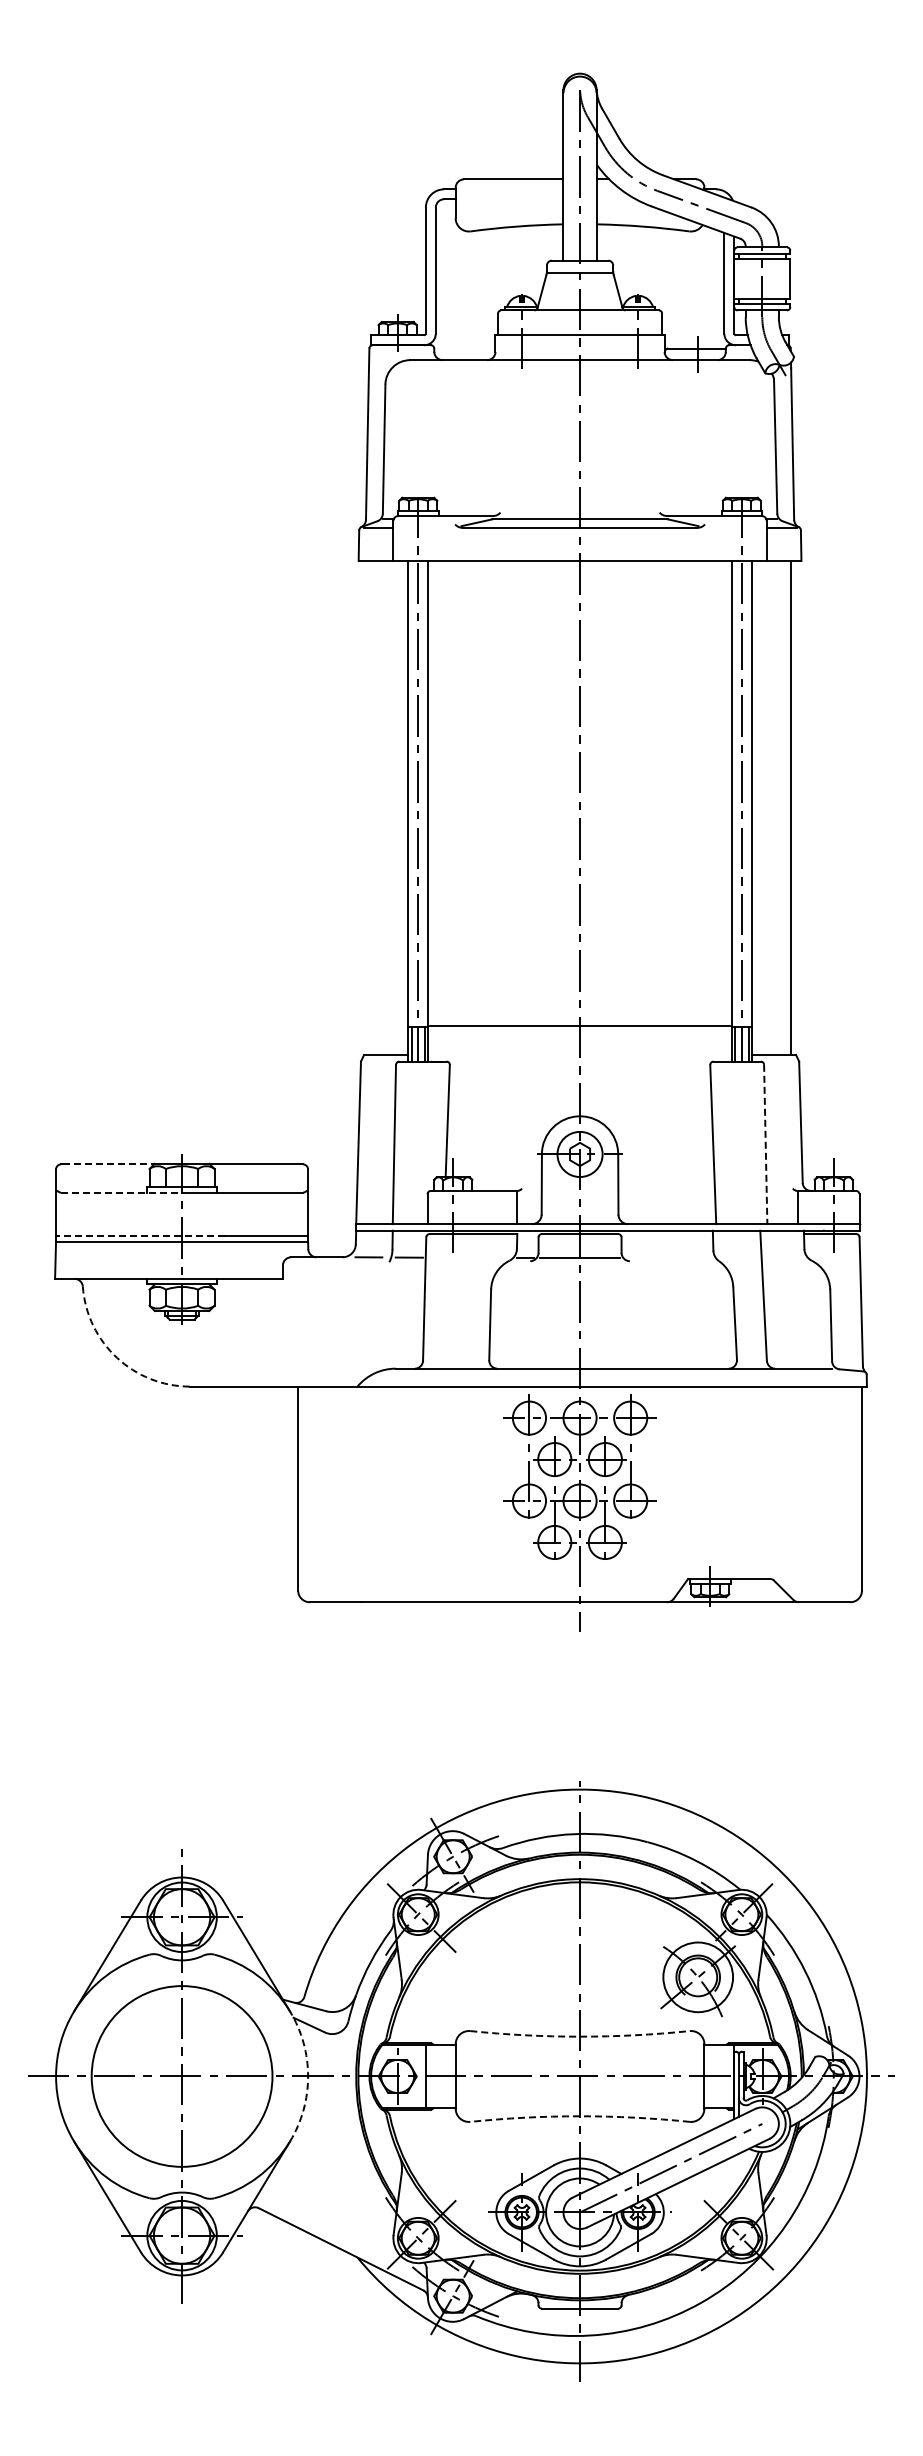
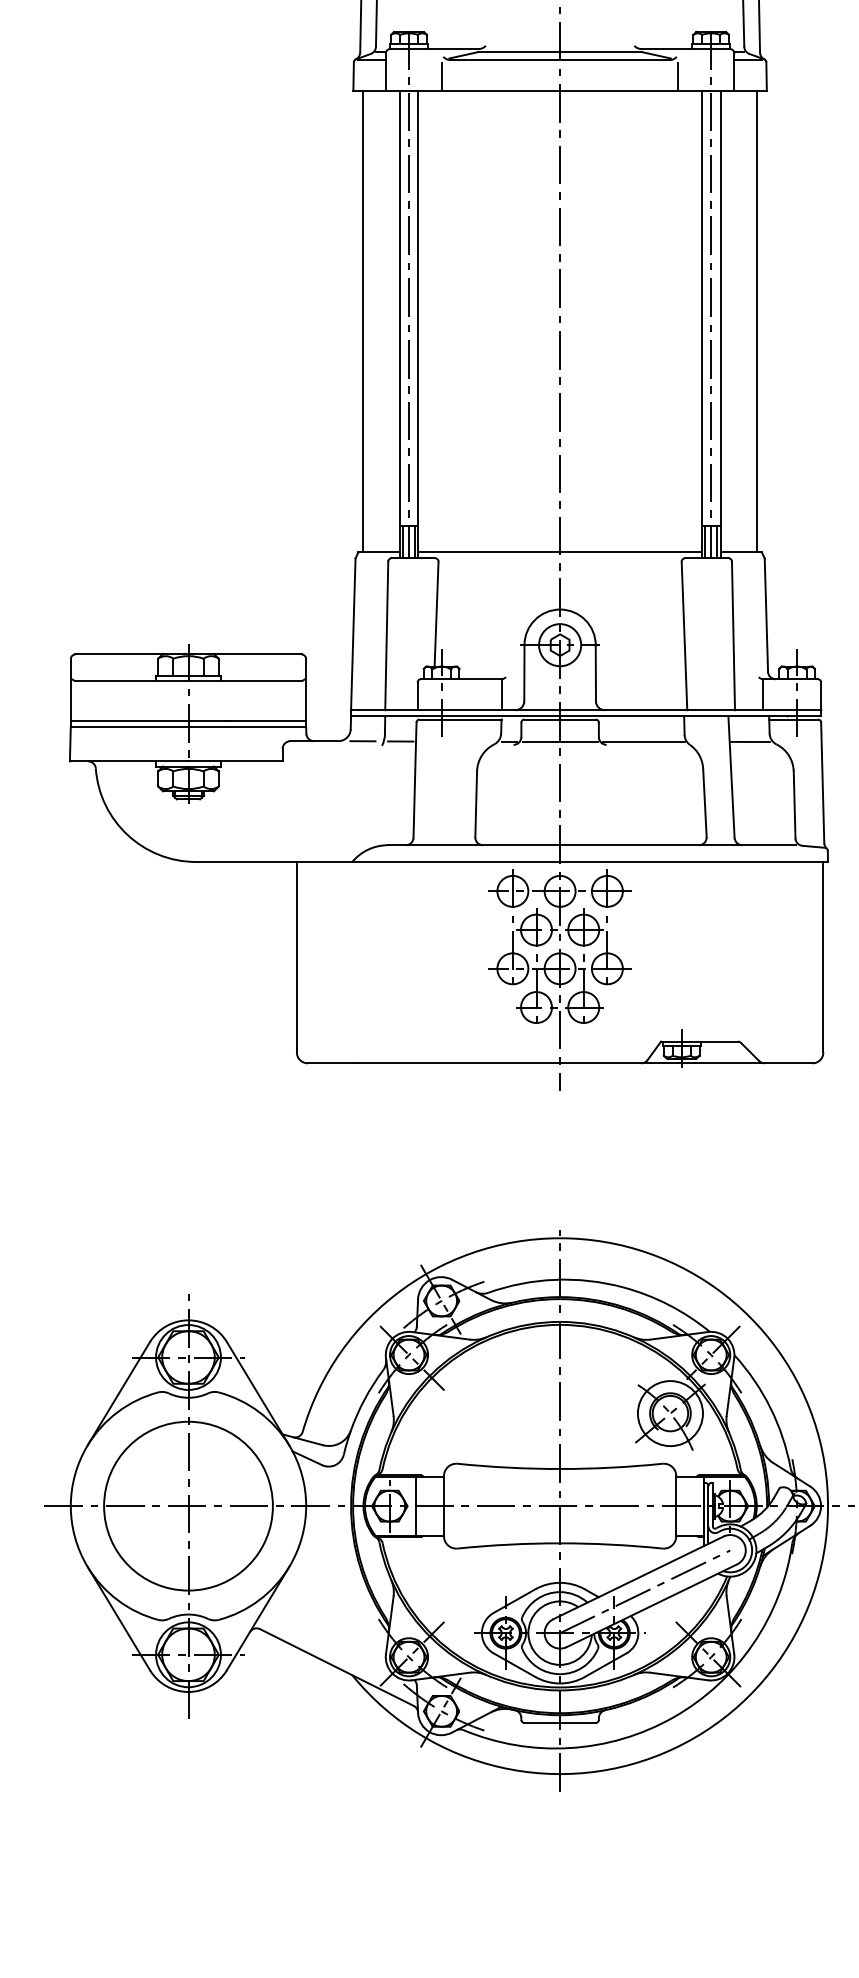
line: (453, 545) -> (441, 76), added
line: (706, 545) -> (678, 76), added
line: (369, 807) -> (363, 321), added
line: (579, 1025) -> (559, 551), moved
line: (765, 1144) -> (733, 635), dashed -> solid
line: (108, 1164) -> (119, 654), dashed -> solid
line: (121, 1192) -> (131, 680), dashed -> solid
line: (140, 1235) -> (149, 720), dashed -> solid
line: (669, 1258) -> (643, 742), added
line: (783, 1258) -> (750, 742), added
arc: (116, 1357) -> (127, 834), dashed -> solid
arc: (580, 2036) -> (560, 1468), dashed -> solid
arc: (308, 2076) -> (306, 1506), dashed -> solid
arc: (580, 2116) -> (560, 1543), dashed -> solid

